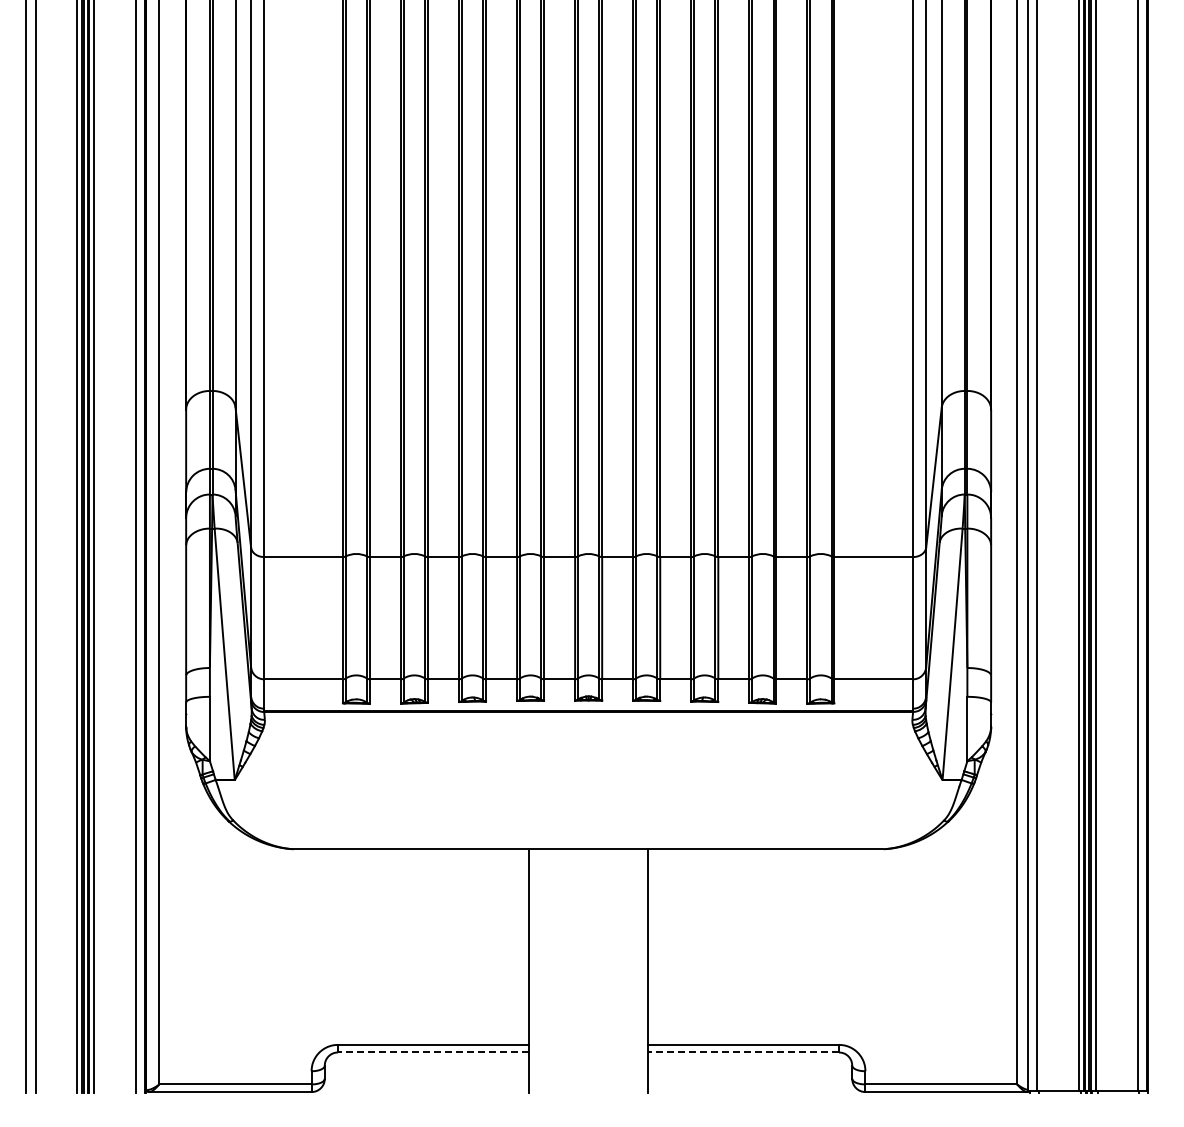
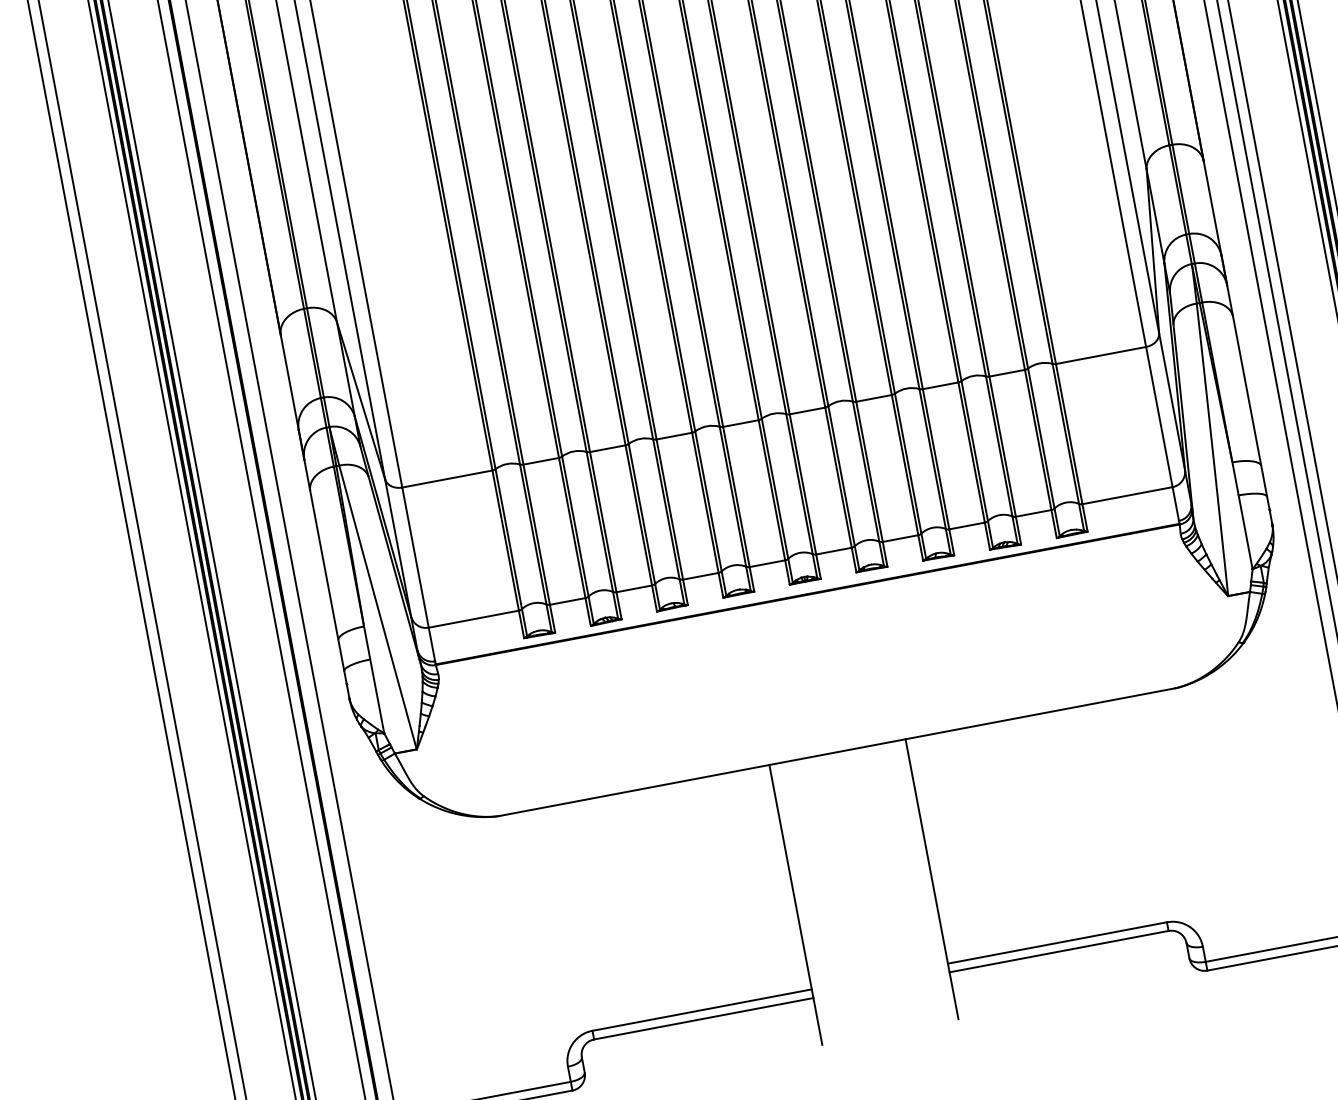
line: (433, 1052) -> (703, 1018), dashed -> solid
line: (743, 1052) -> (1059, 951), dashed -> solid

